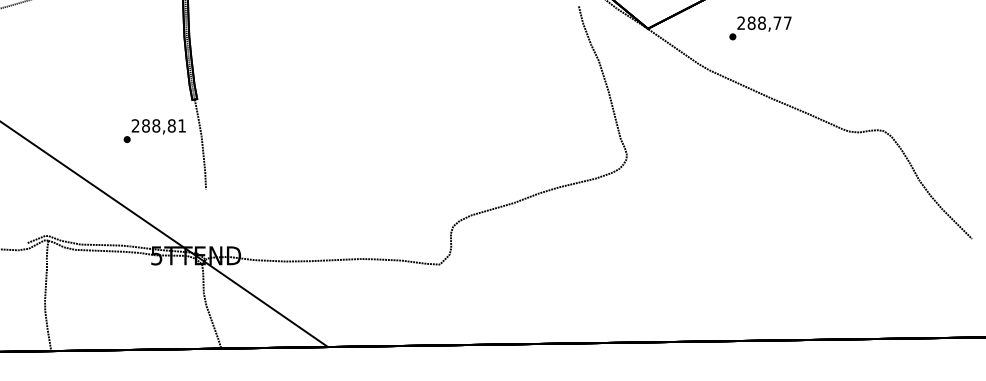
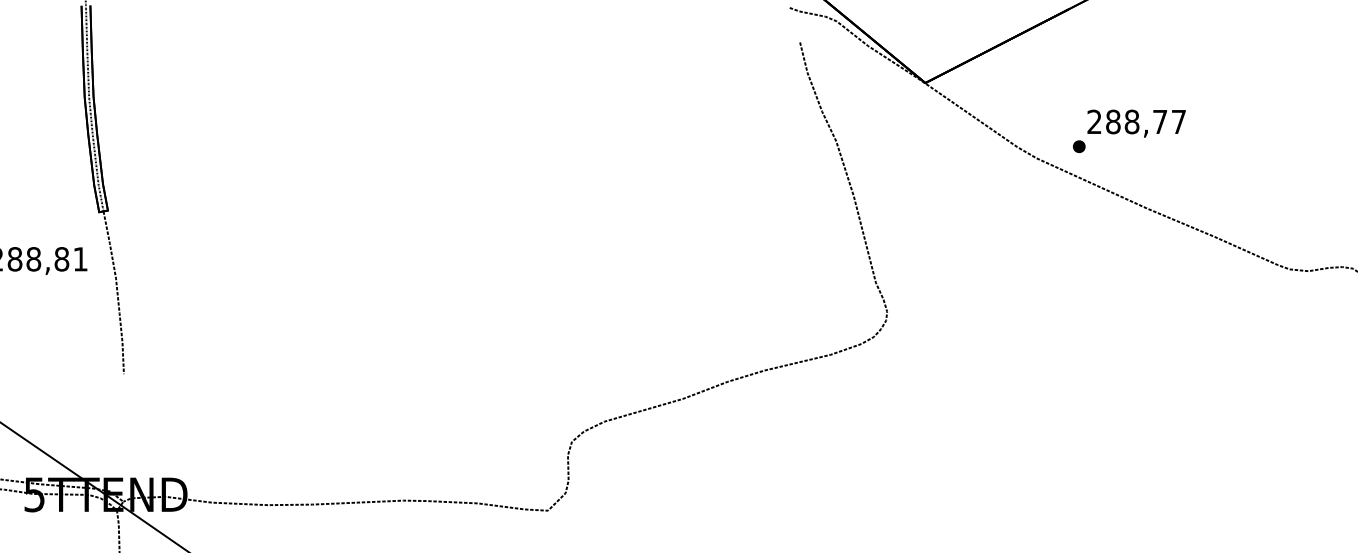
text: (760, 28) -> (1129, 131), moved

